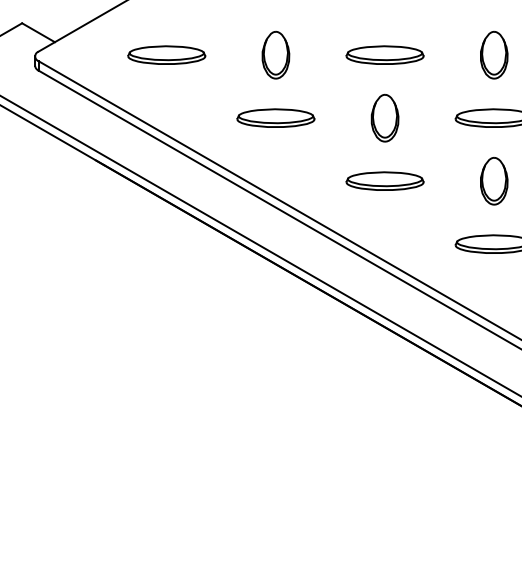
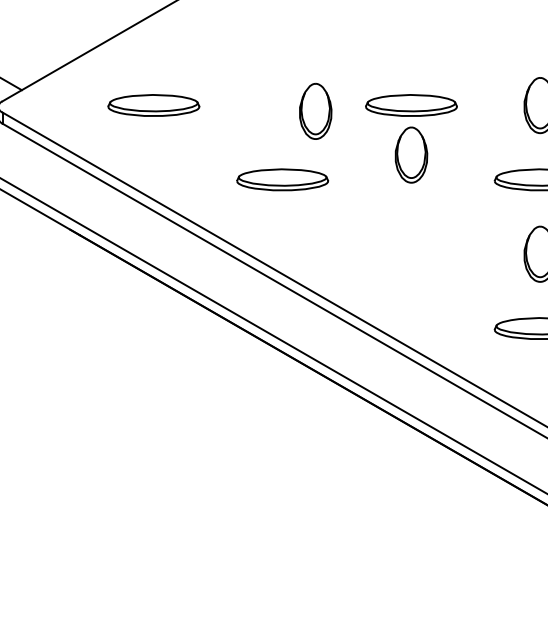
part: (275, 54) -> (315, 110), moved
part: (384, 117) -> (410, 154), moved
part: (384, 180) -> (410, 253), removed

